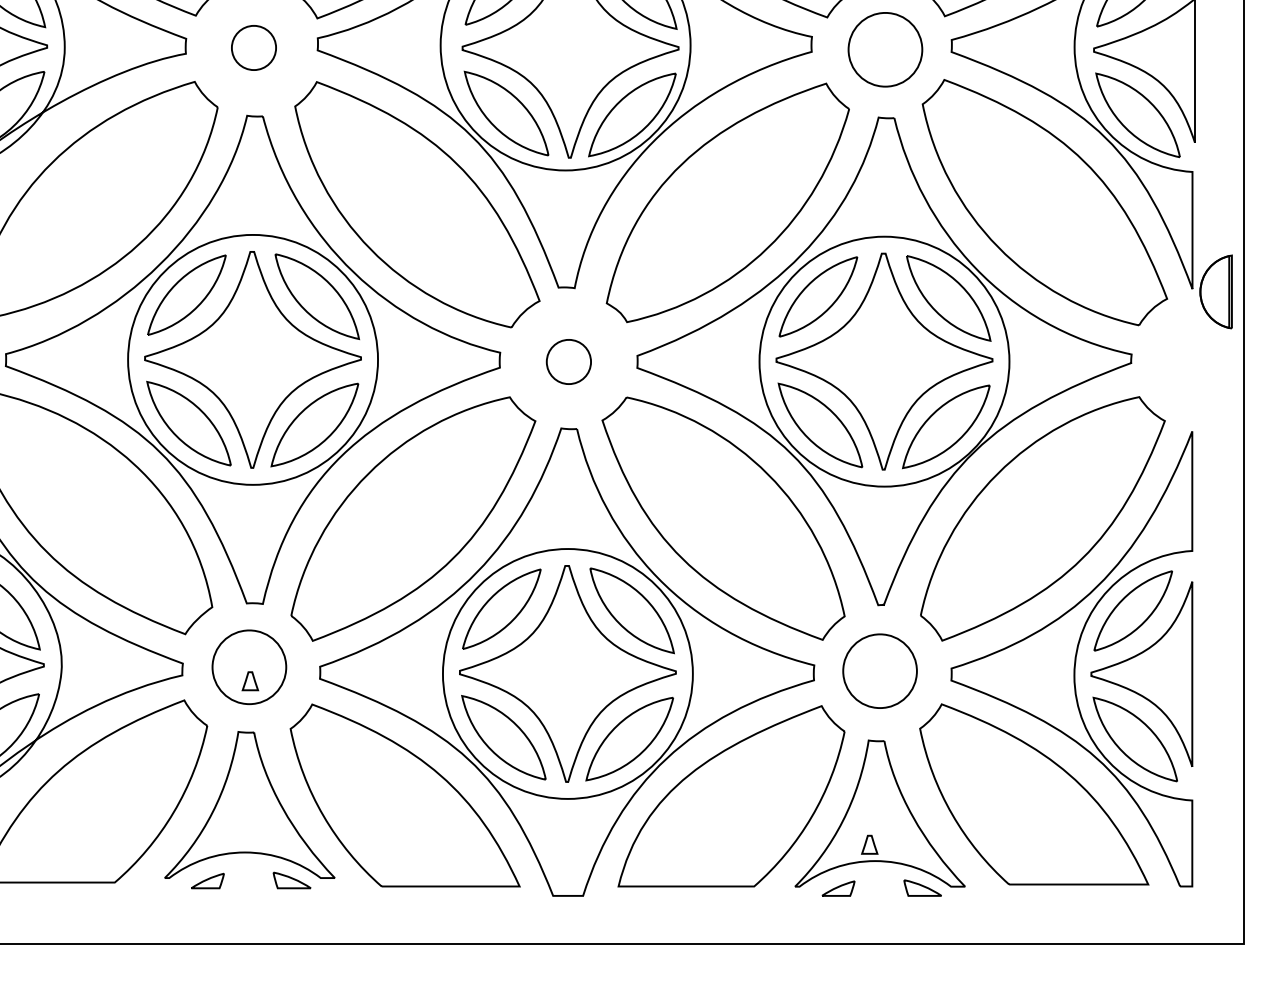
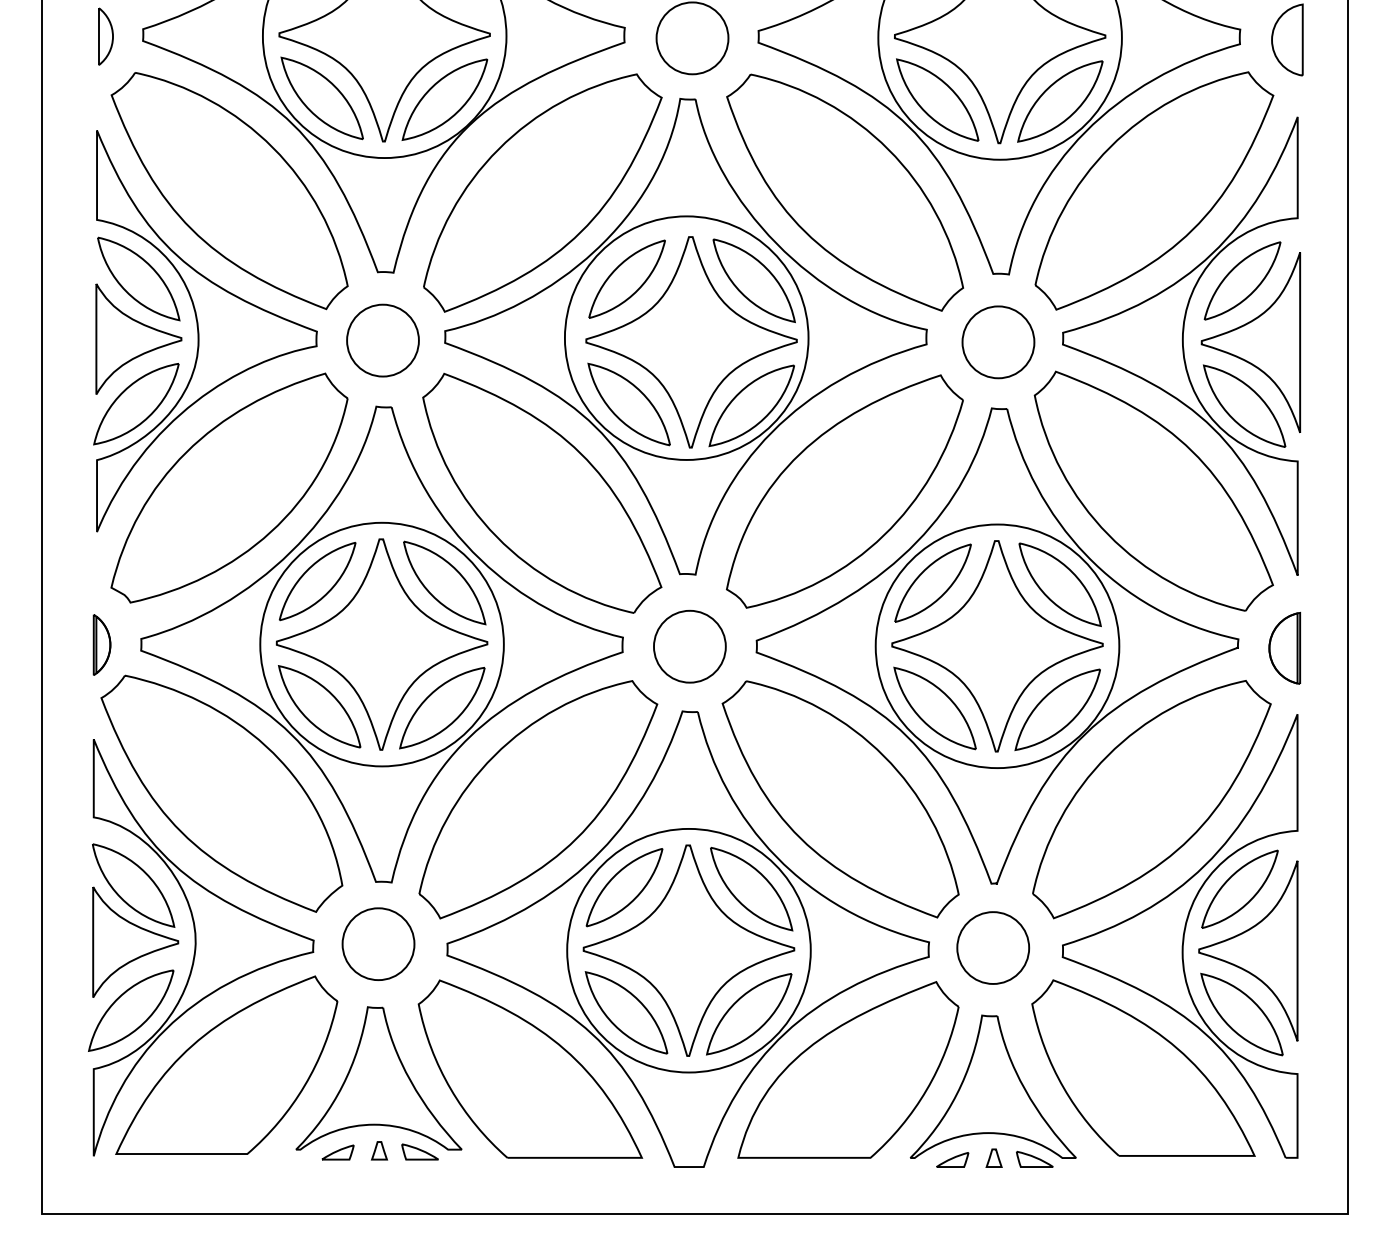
part: (253, 47) -> (382, 340), size x1.67
part: (1215, 291) -> (1284, 647), moved
part: (568, 361) -> (689, 646), size x1.67
part: (250, 680) -> (379, 1150), moved
part: (869, 844) -> (993, 1157), moved

